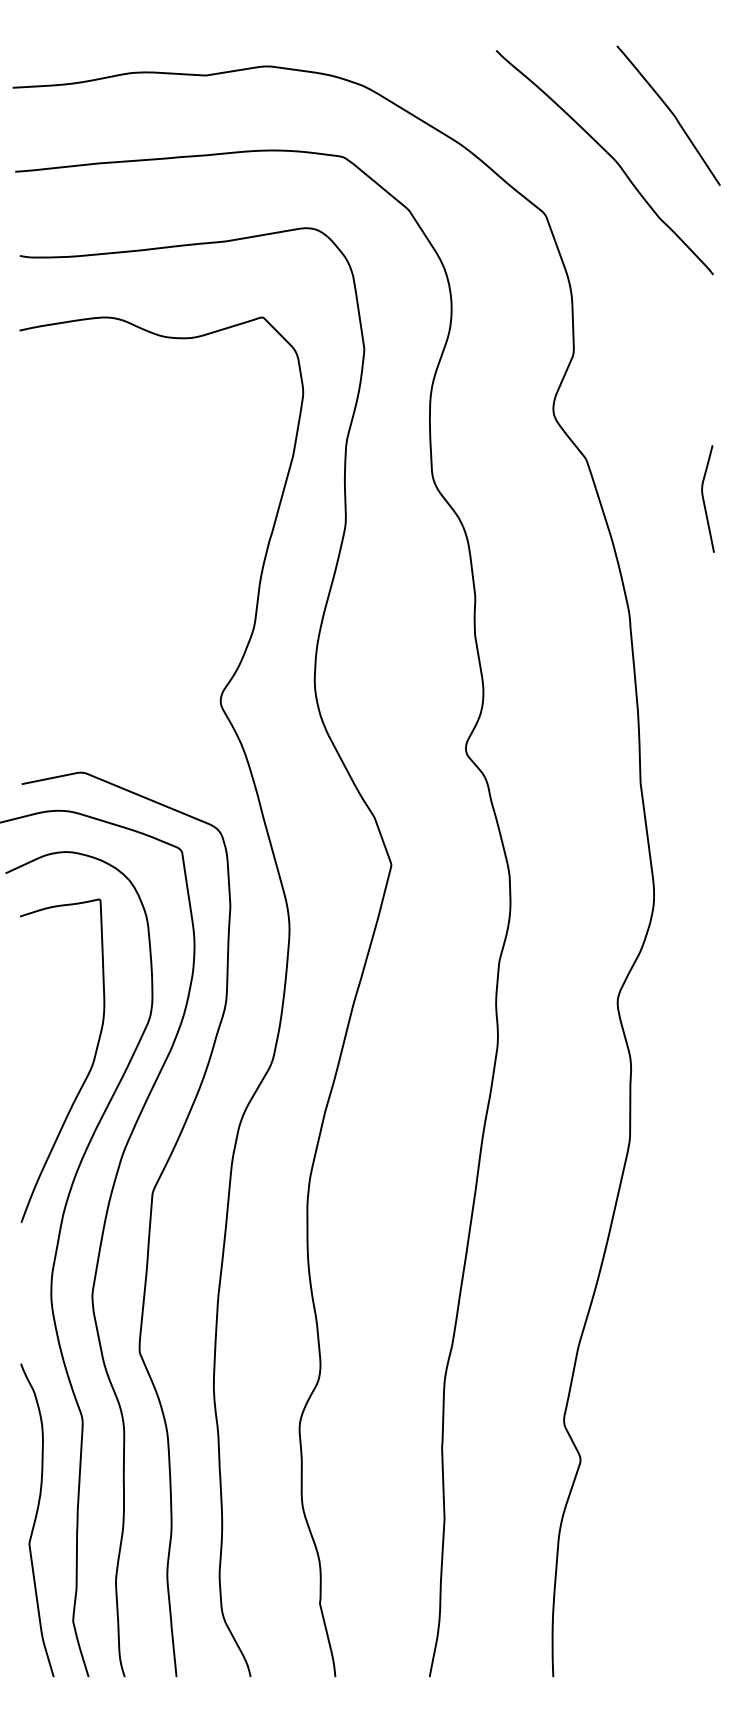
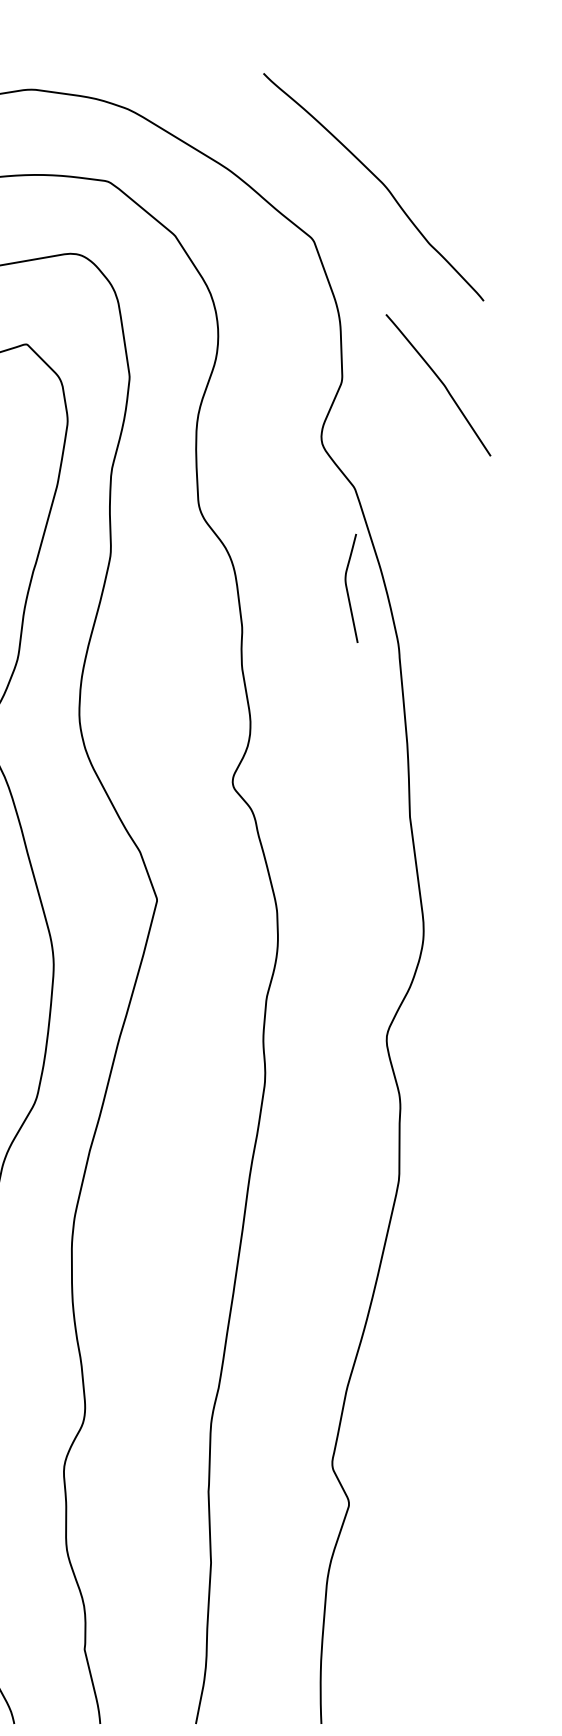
curve: (670, 112) -> (440, 381), moved
curve: (704, 498) -> (347, 587), moved

